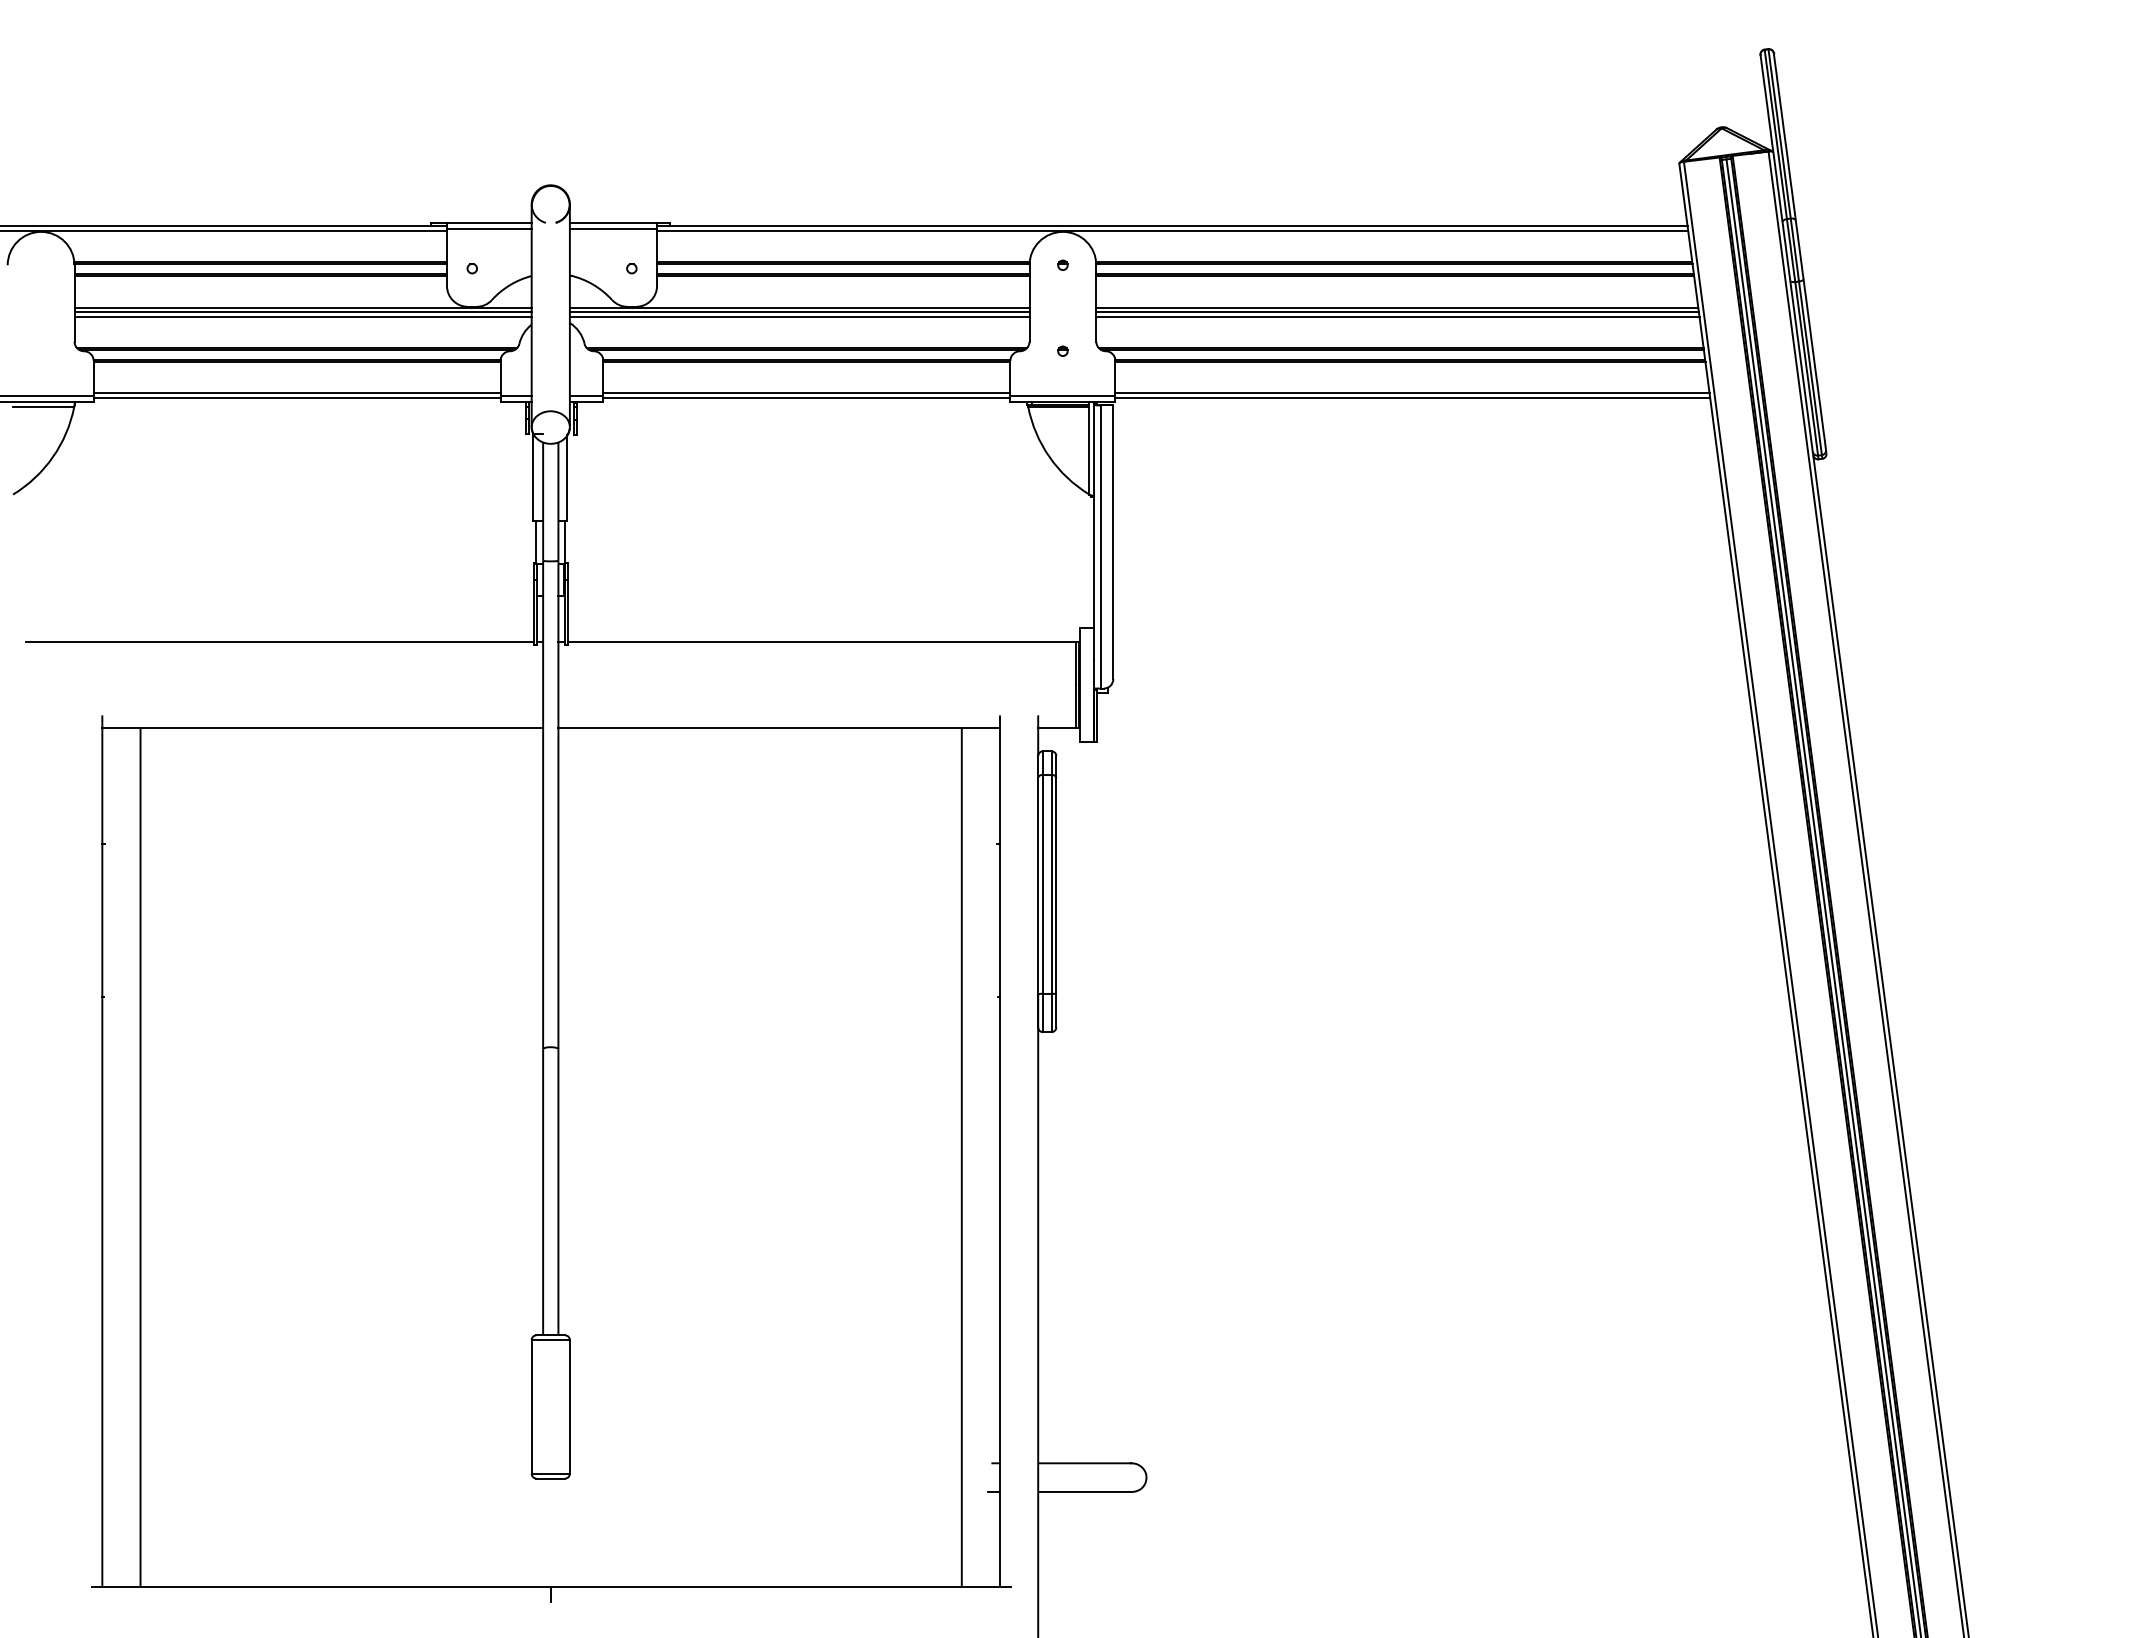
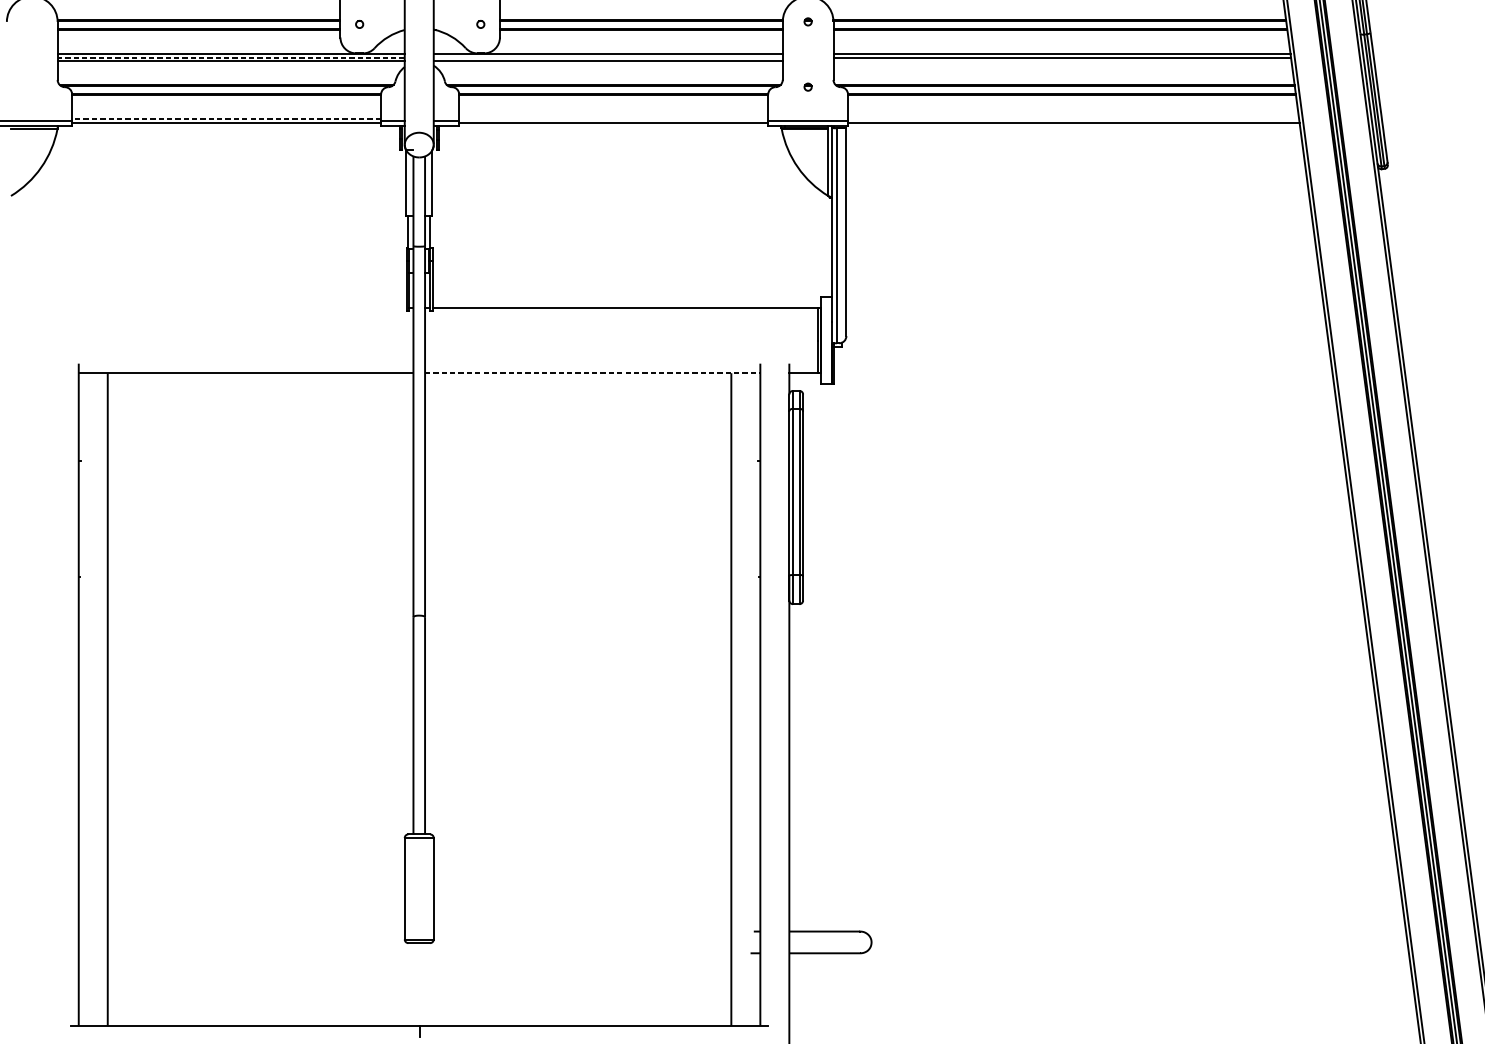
line: (303, 312) -> (231, 57), solid -> dashed
line: (799, 312) -> (608, 57), removed
line: (1397, 317) -> (1062, 61), removed
line: (296, 393) -> (226, 119), solid -> dashed
line: (806, 393) -> (613, 119), removed
line: (1412, 393) -> (1073, 119), removed
line: (279, 642) -> (213, 308), removed
line: (779, 728) -> (592, 373), solid -> dashed

